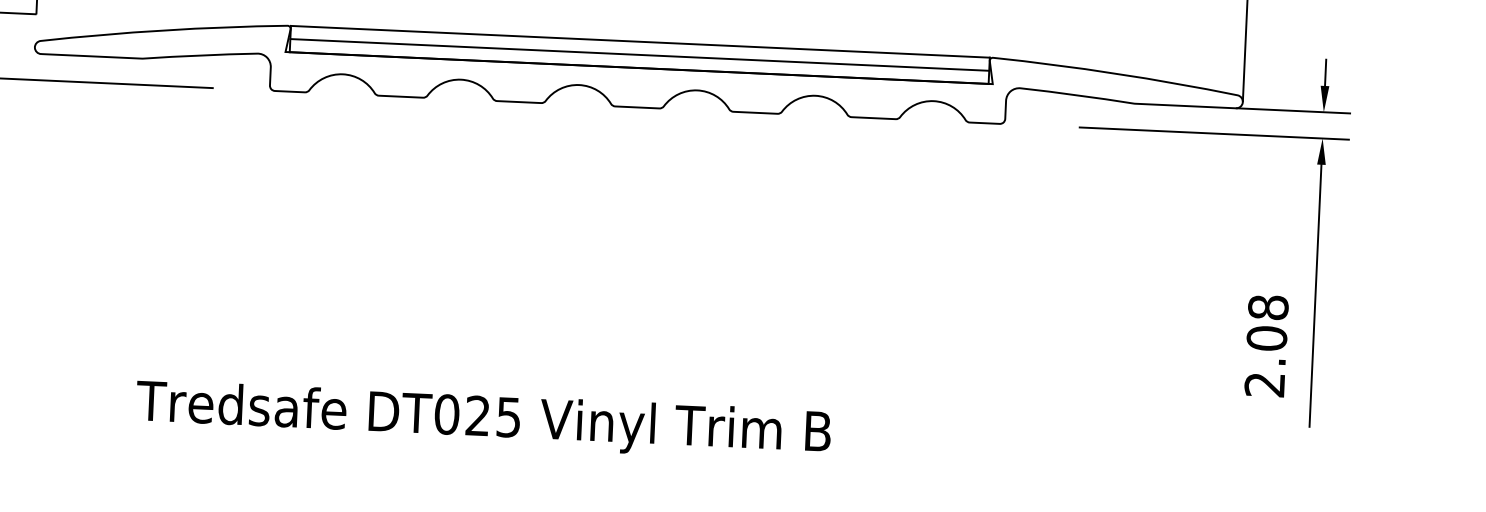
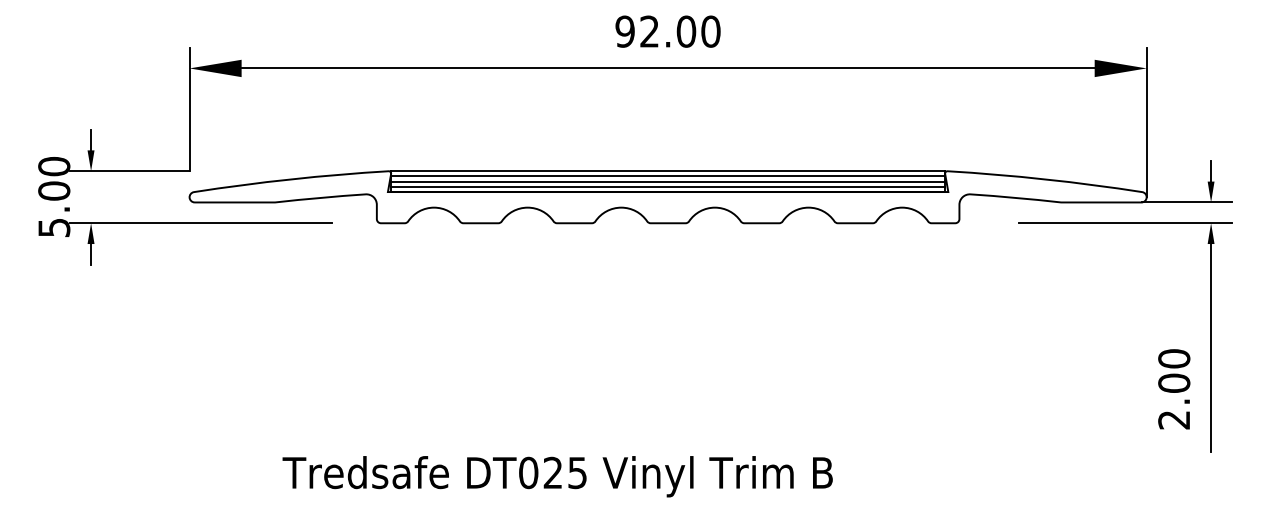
line: (640, 48) -> (668, 176), added
line: (639, 61) -> (668, 186), added
text: (1268, 307) -> (1174, 358), 2.08 -> 2.00

